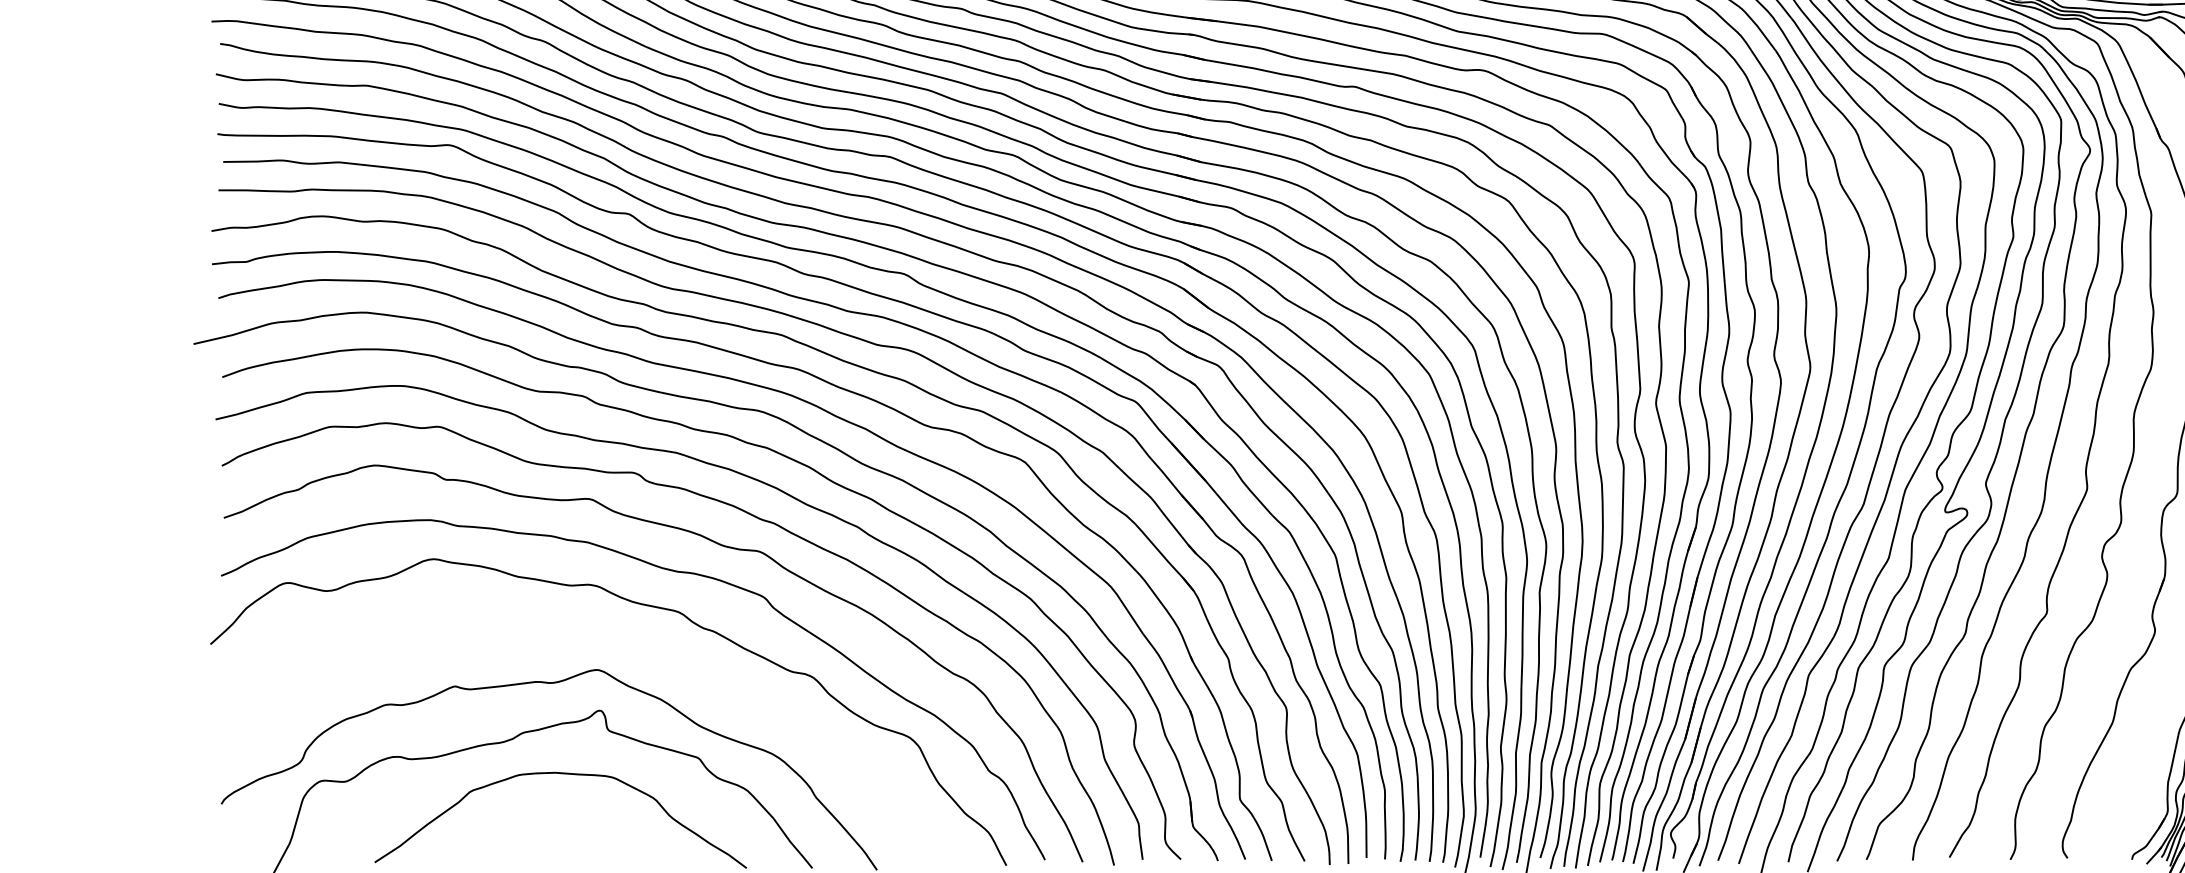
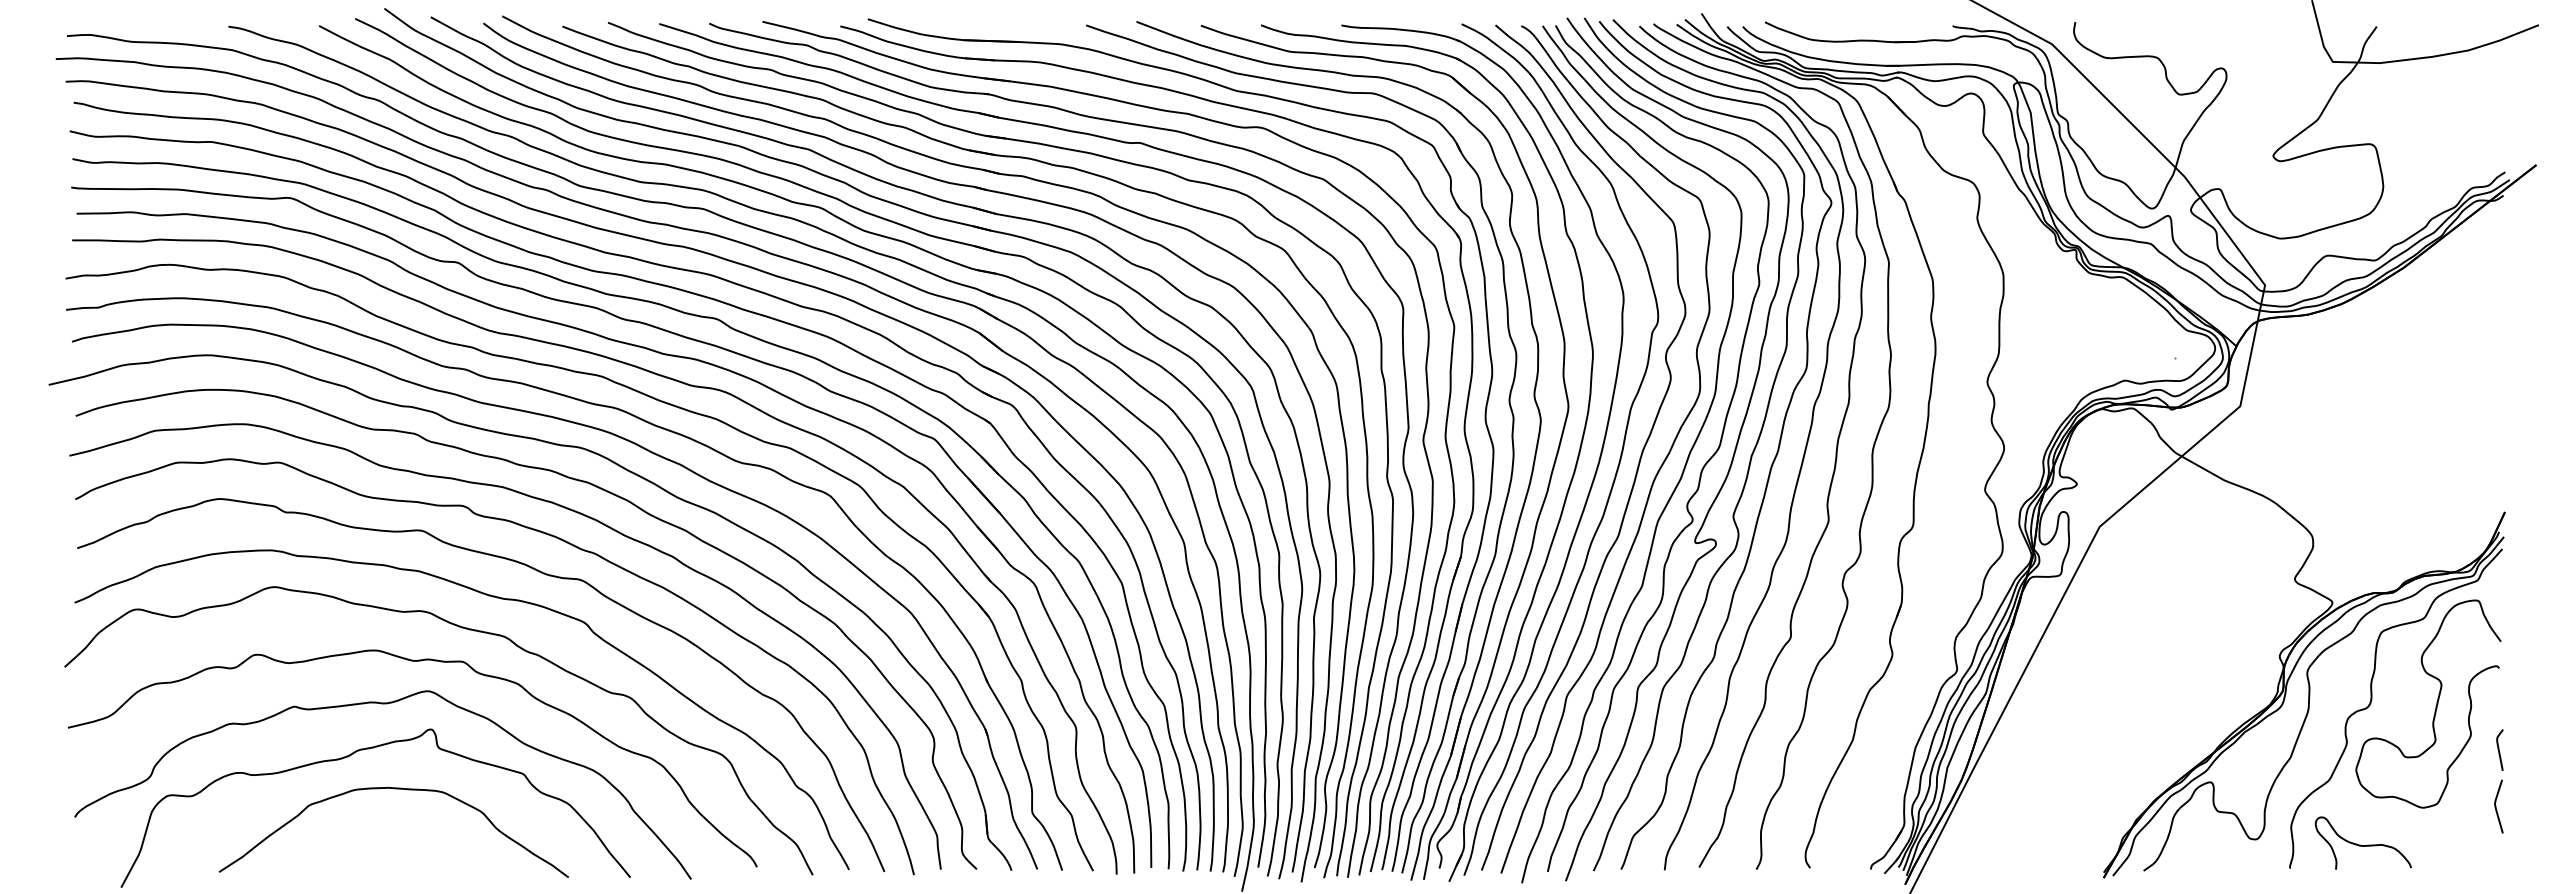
curve: (580, 638) -> (412, 661), added

